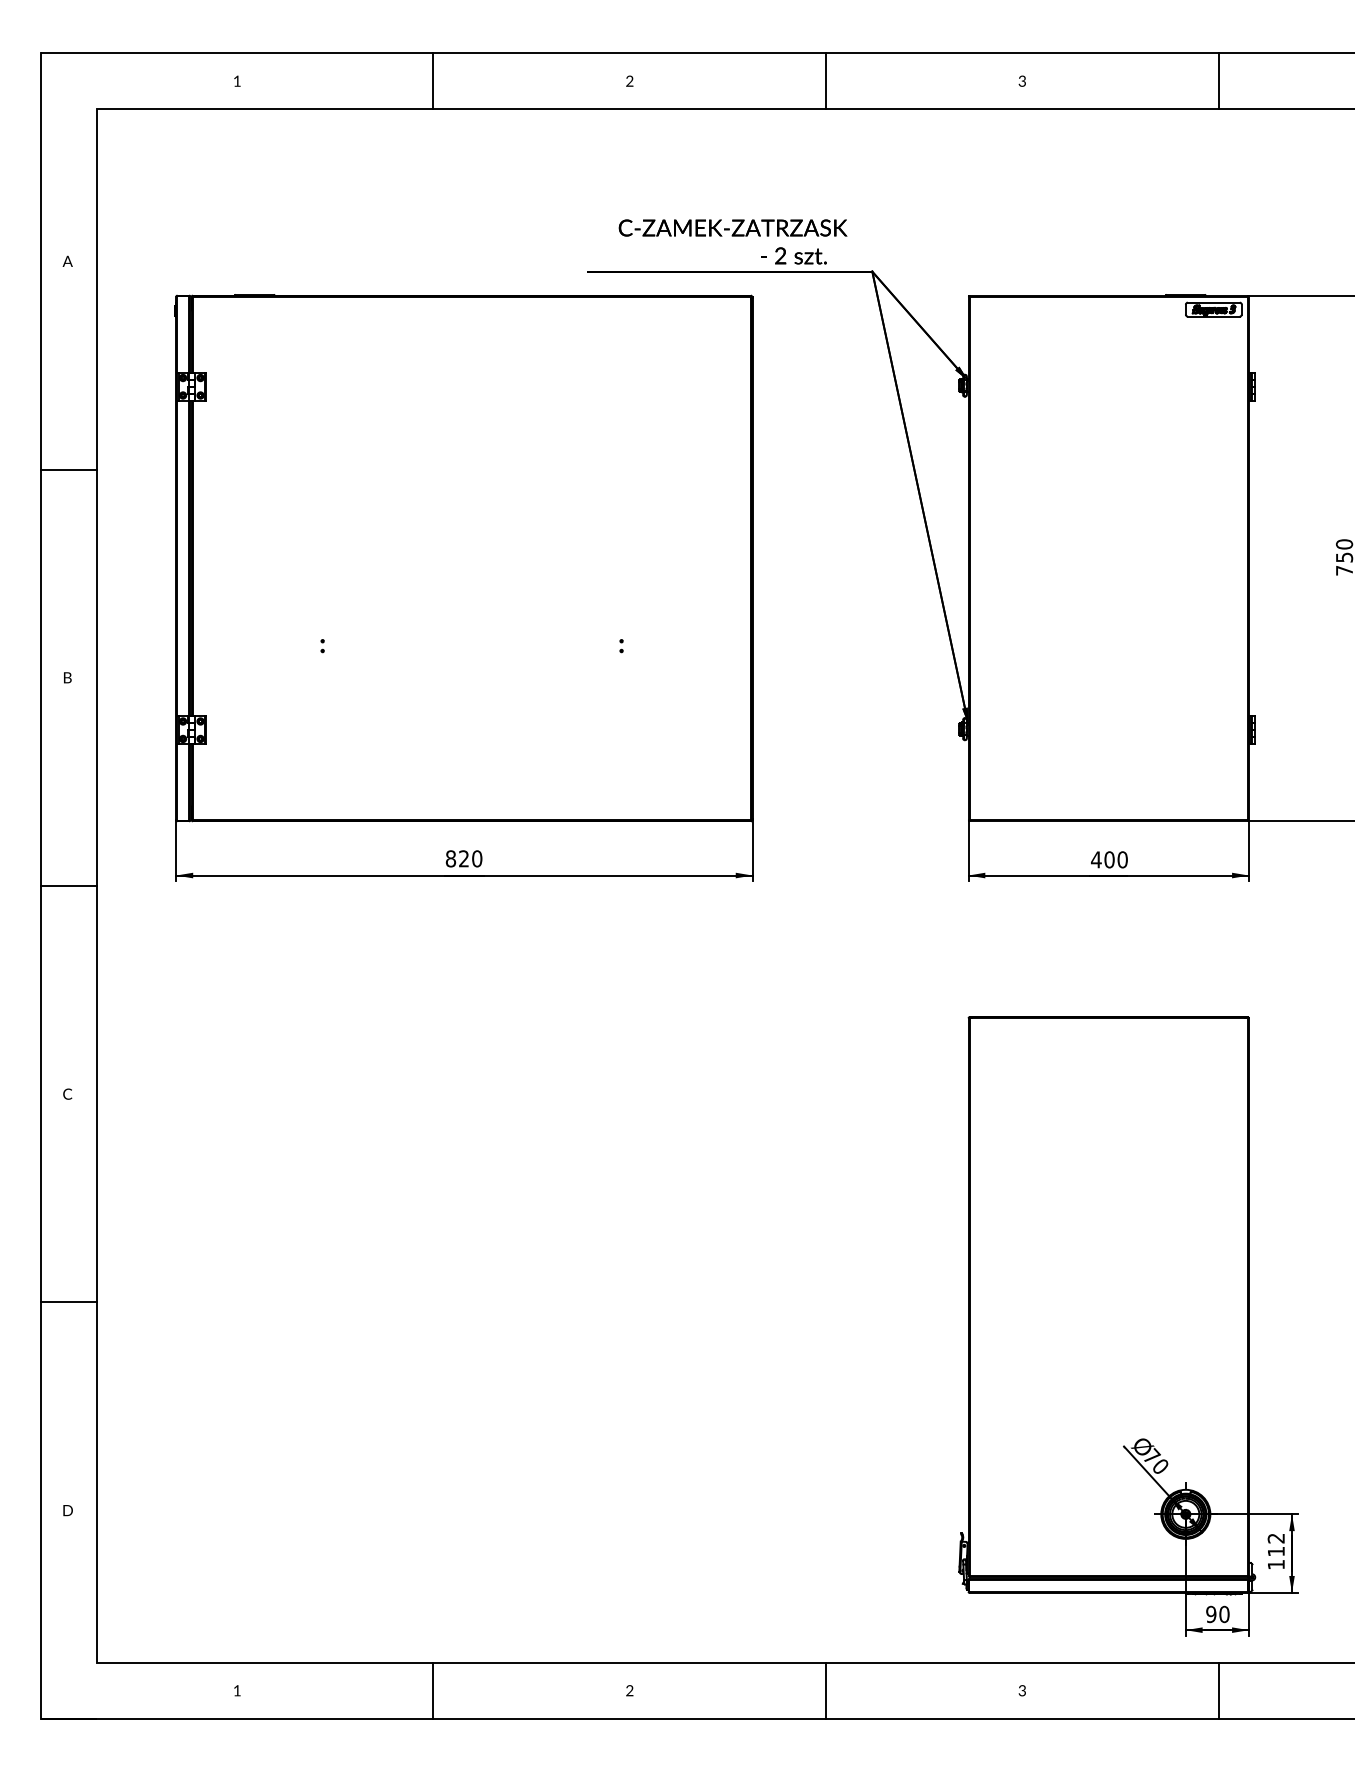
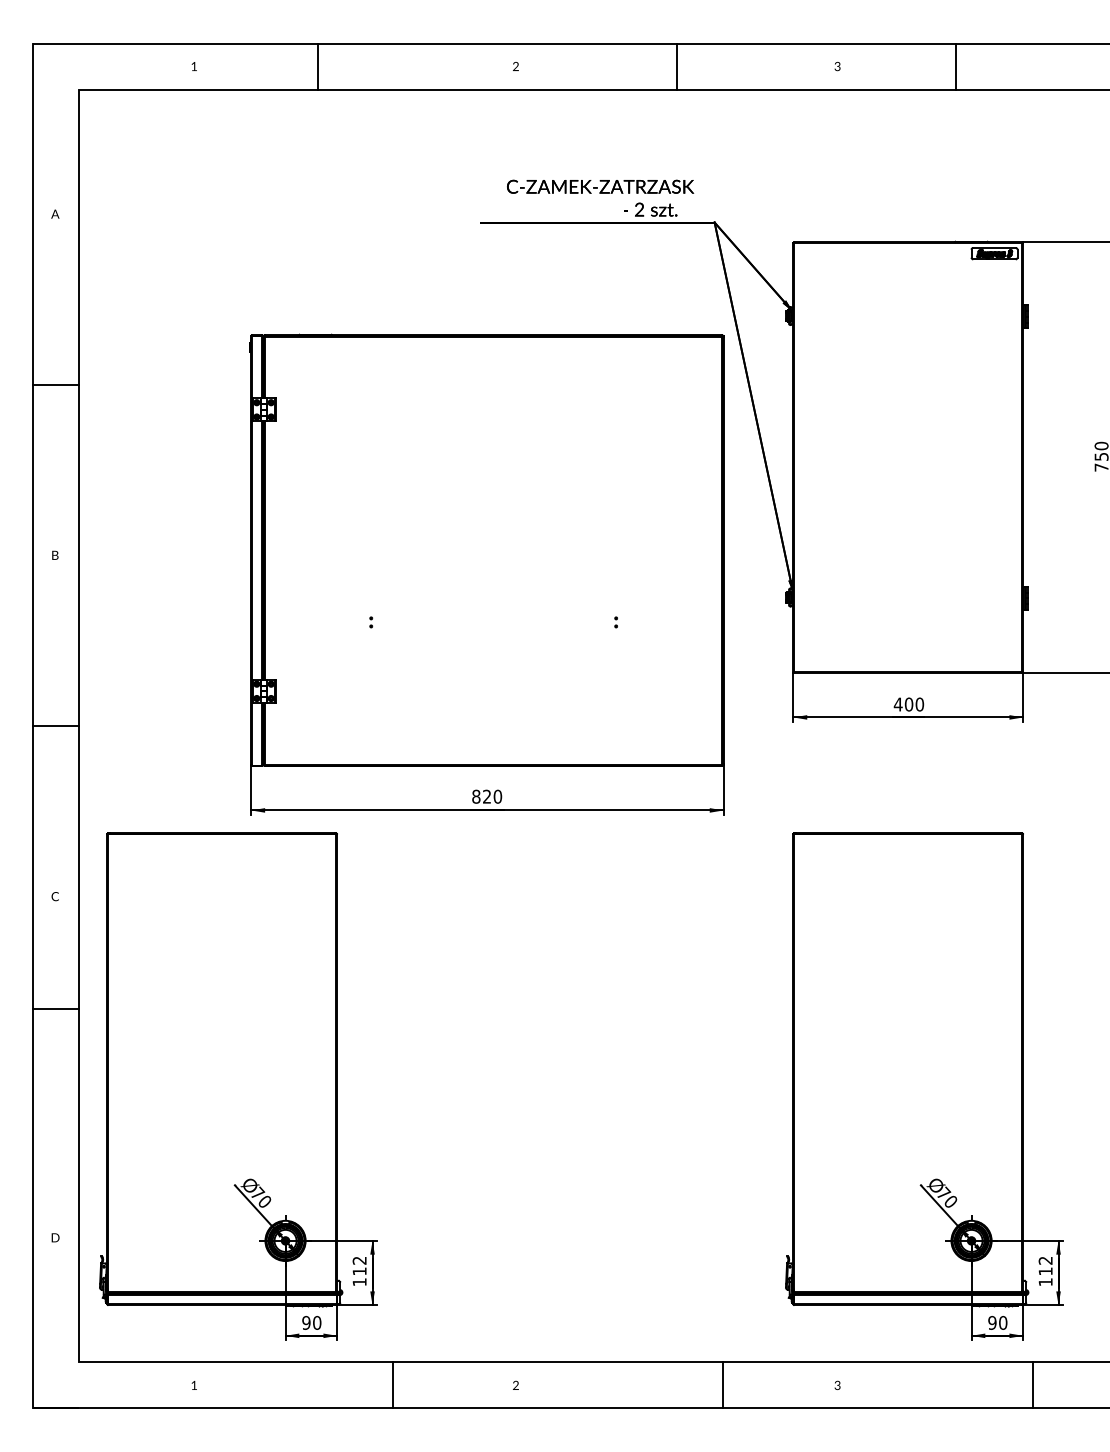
line: (432, 81) -> (317, 66), moved
line: (1218, 81) -> (956, 66), moved
part: (463, 587) -> (486, 574), moved
line: (69, 1302) -> (56, 1009), moved
part: (291, 1325) -> (238, 1086), added
line: (432, 1690) -> (392, 1385), moved
line: (825, 1690) -> (722, 1385), moved
line: (1218, 1690) -> (1033, 1385), moved

